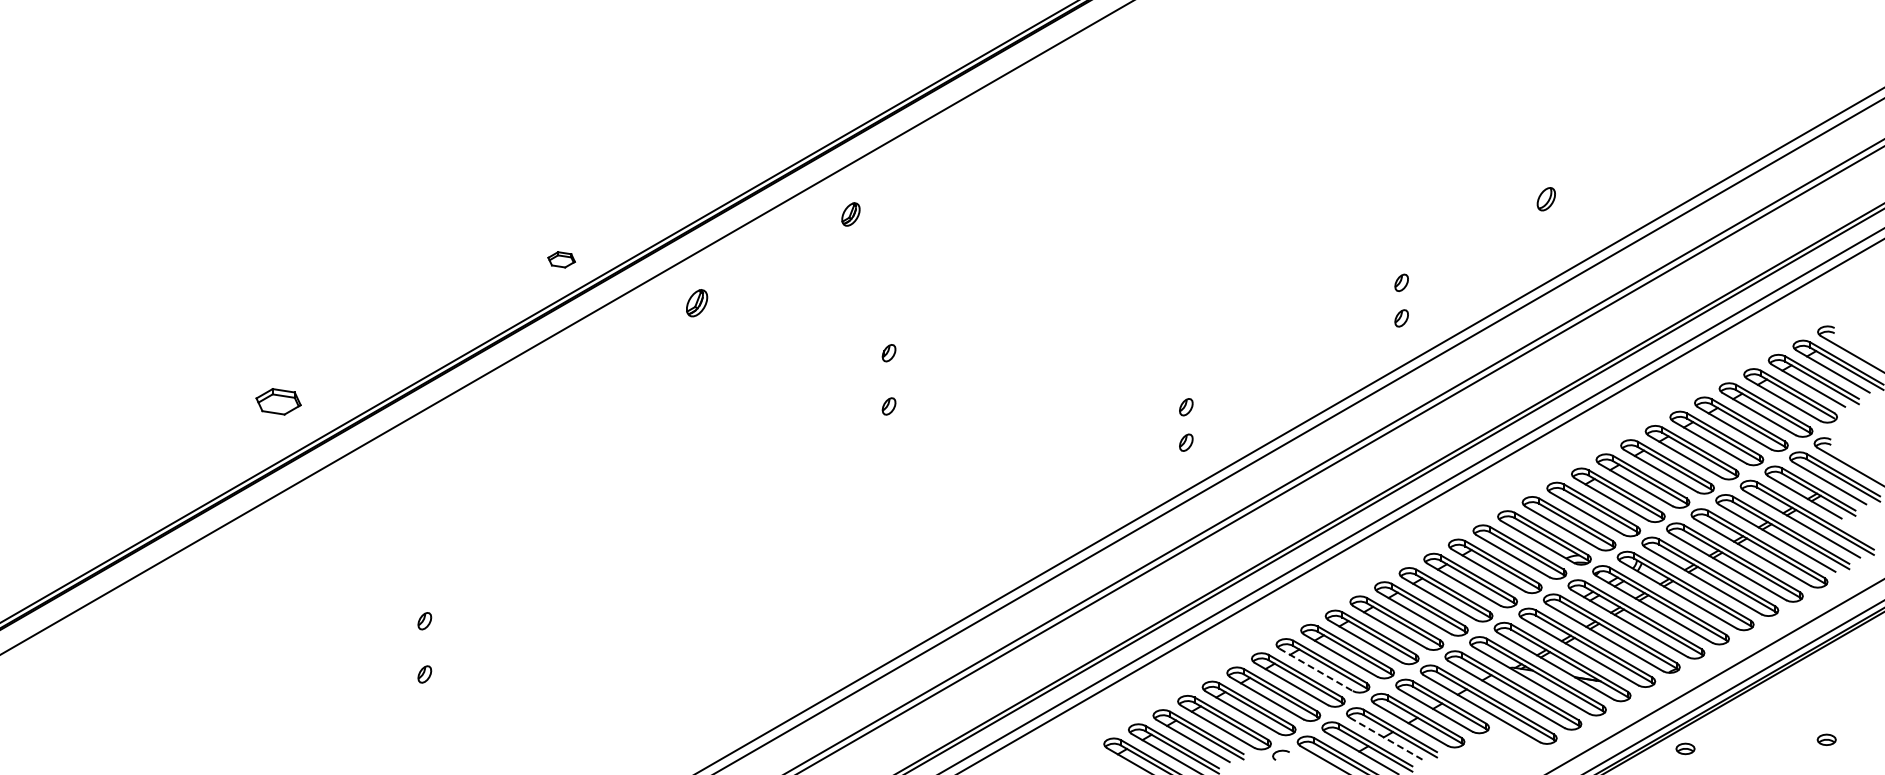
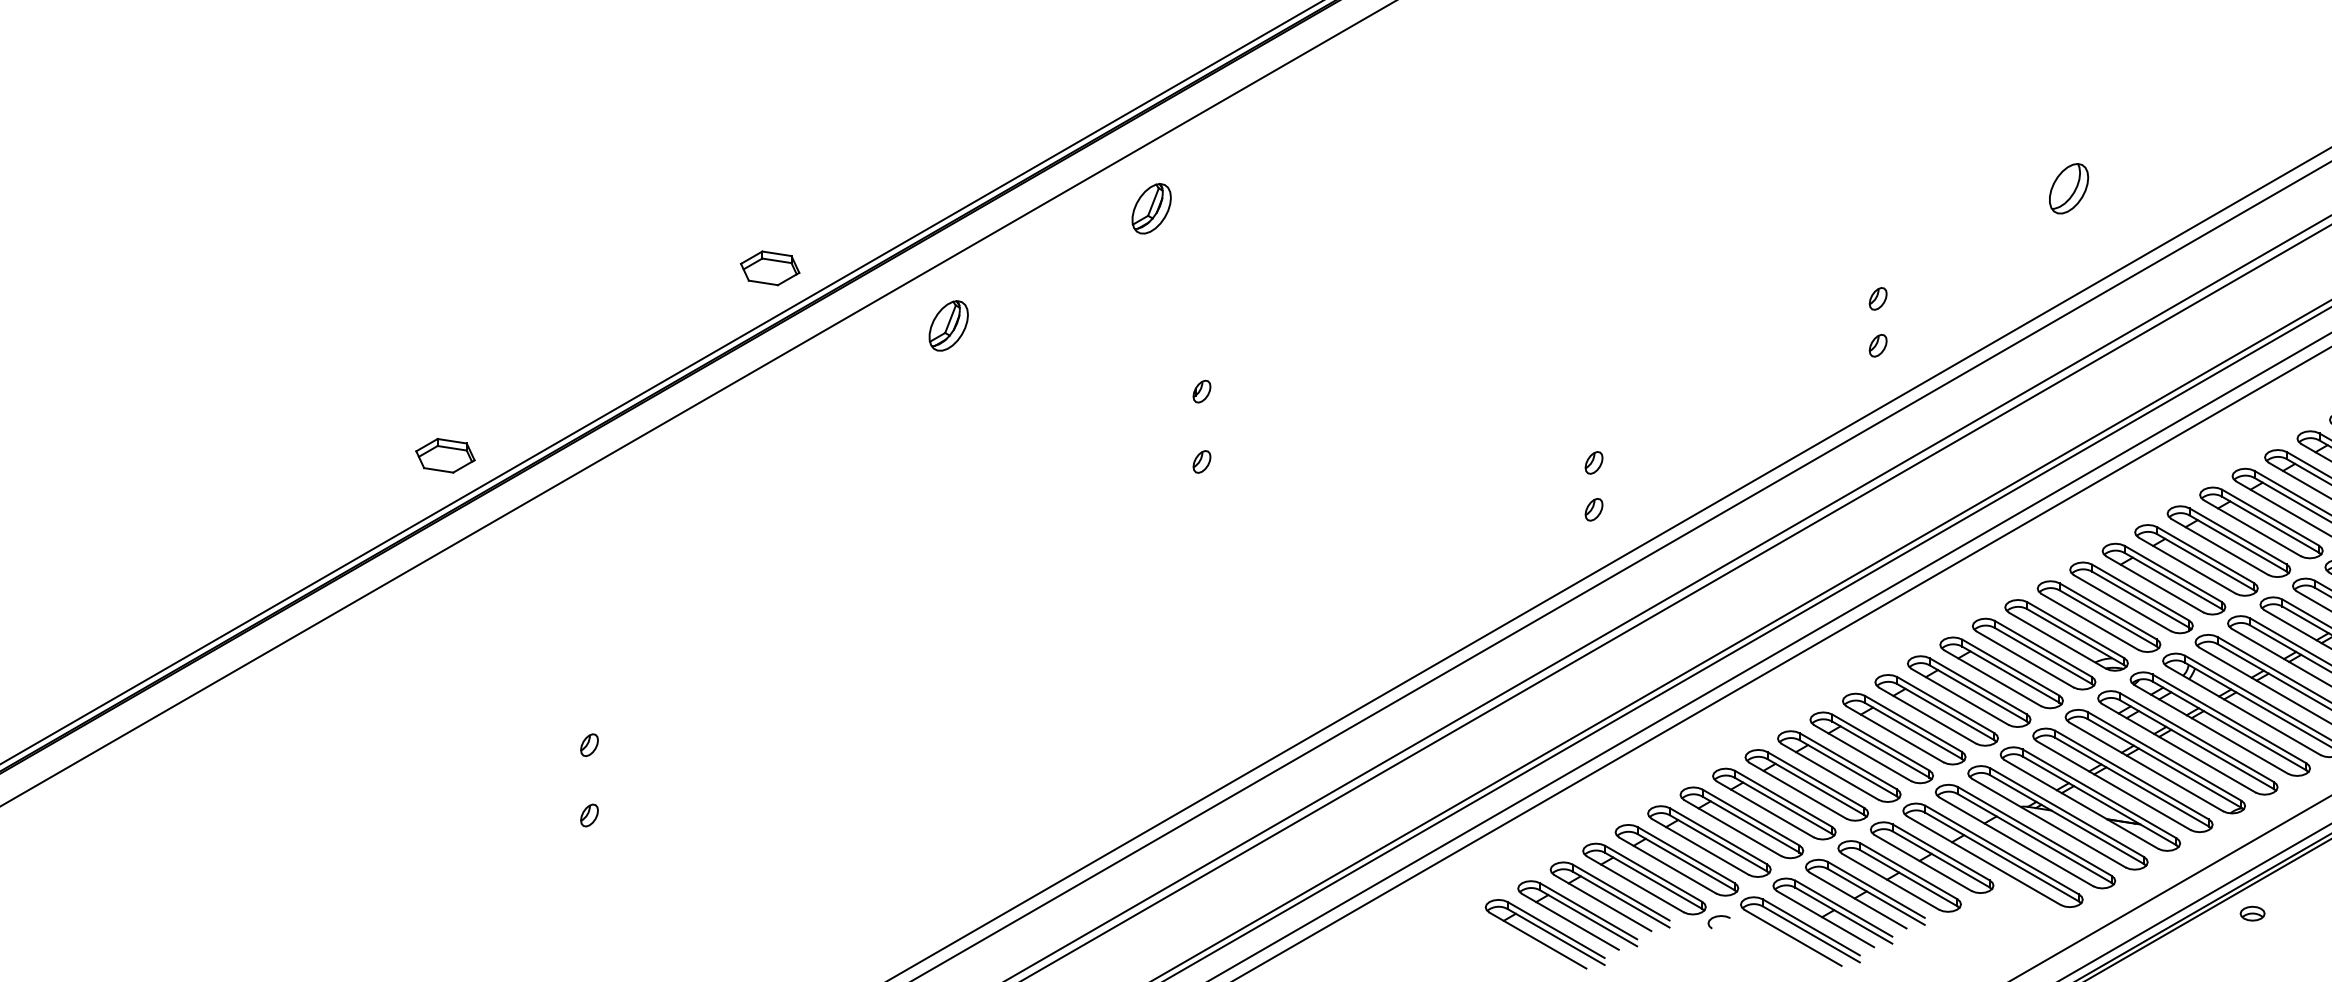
part: (1546, 198) -> (2069, 187), size x1.67
part: (850, 214) -> (1151, 208), size x1.67
part: (561, 259) -> (769, 268), size x1.67
part: (696, 302) -> (947, 324), size x1.43
part: (278, 401) -> (445, 455), moved
line: (1316, 670) -> (1765, 810), dashed -> solid
line: (1386, 739) -> (1858, 901), dashed -> solid

